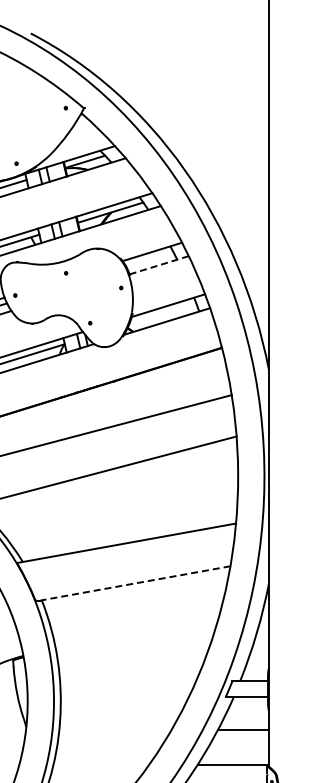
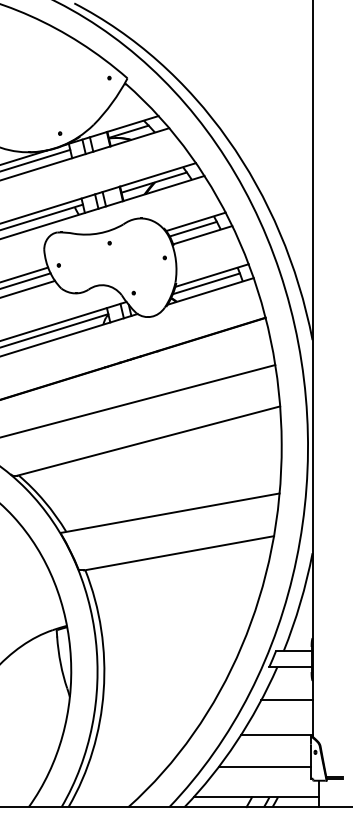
line: (148, 258) -> (192, 228), added
line: (158, 265) -> (202, 235), dashed -> solid
line: (161, 313) -> (205, 283), added
line: (134, 583) -> (178, 553), dashed -> solid

